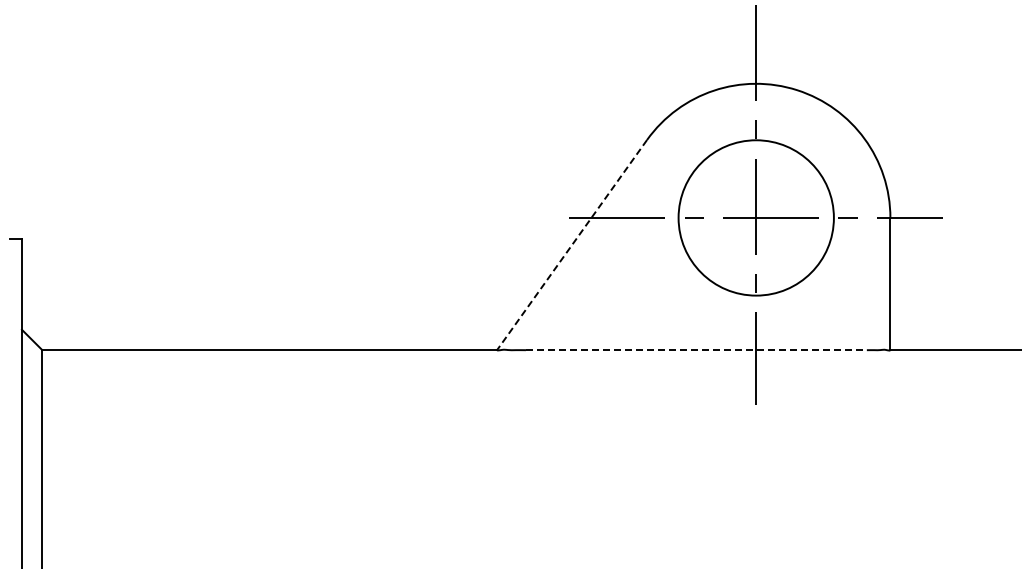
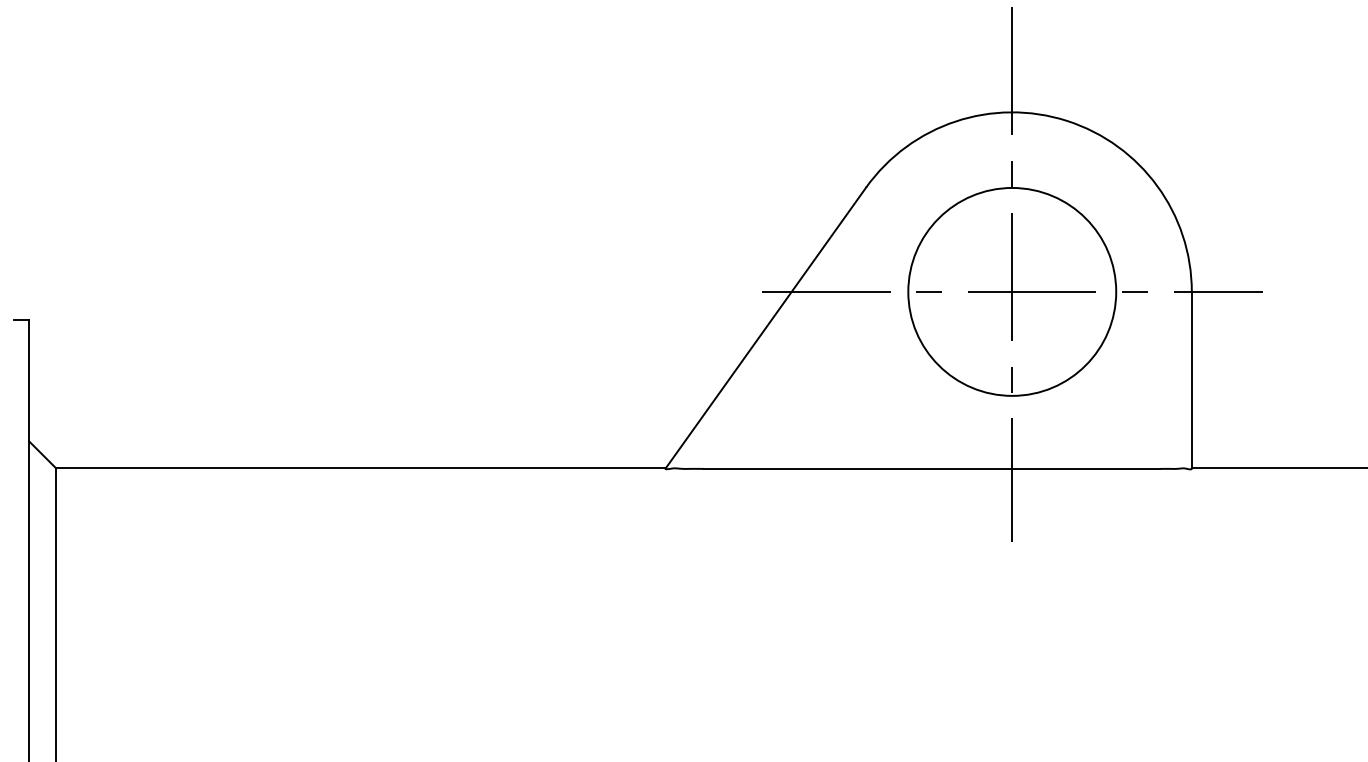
line: (572, 244) -> (766, 327), dashed -> solid
line: (696, 350) -> (932, 469), dashed -> solid

